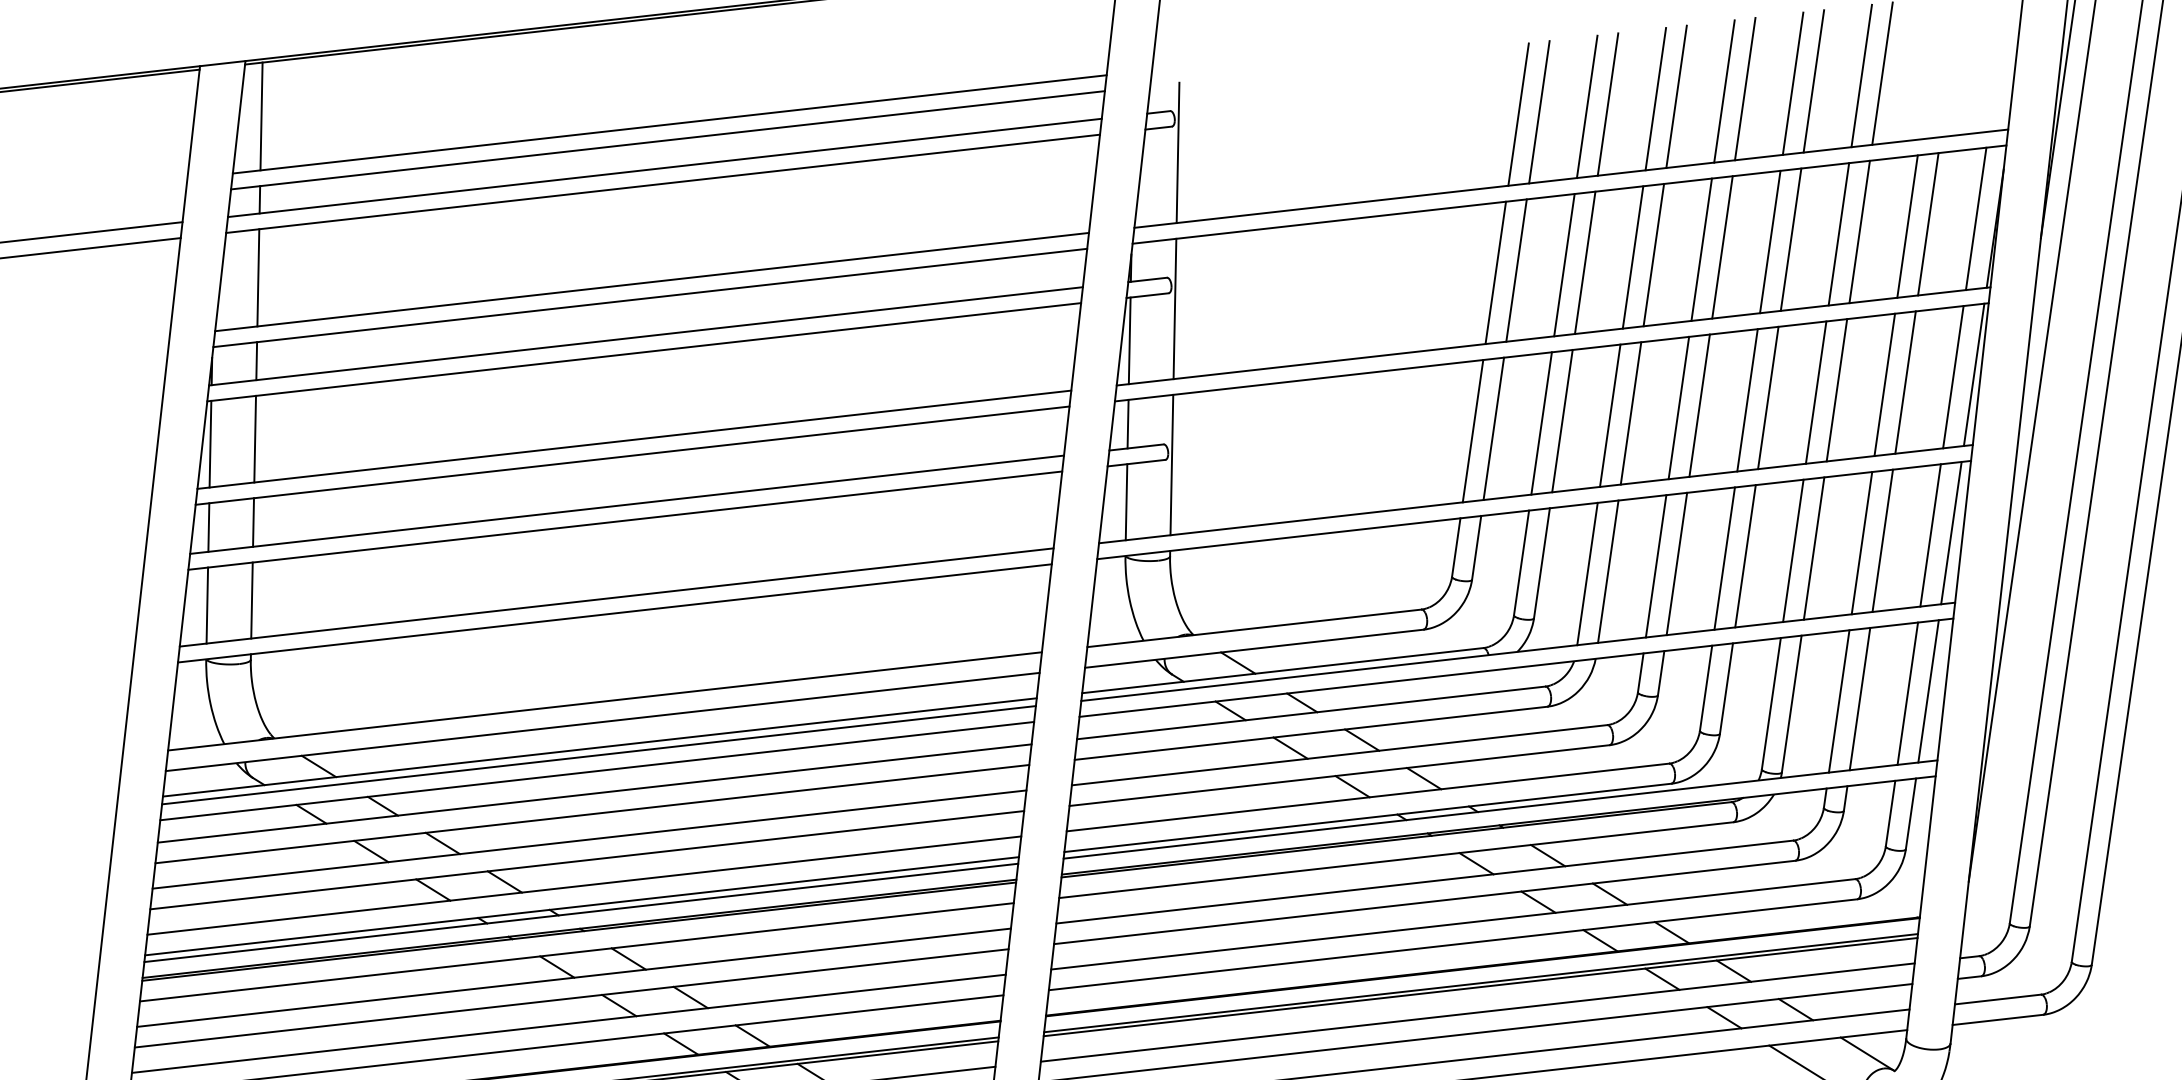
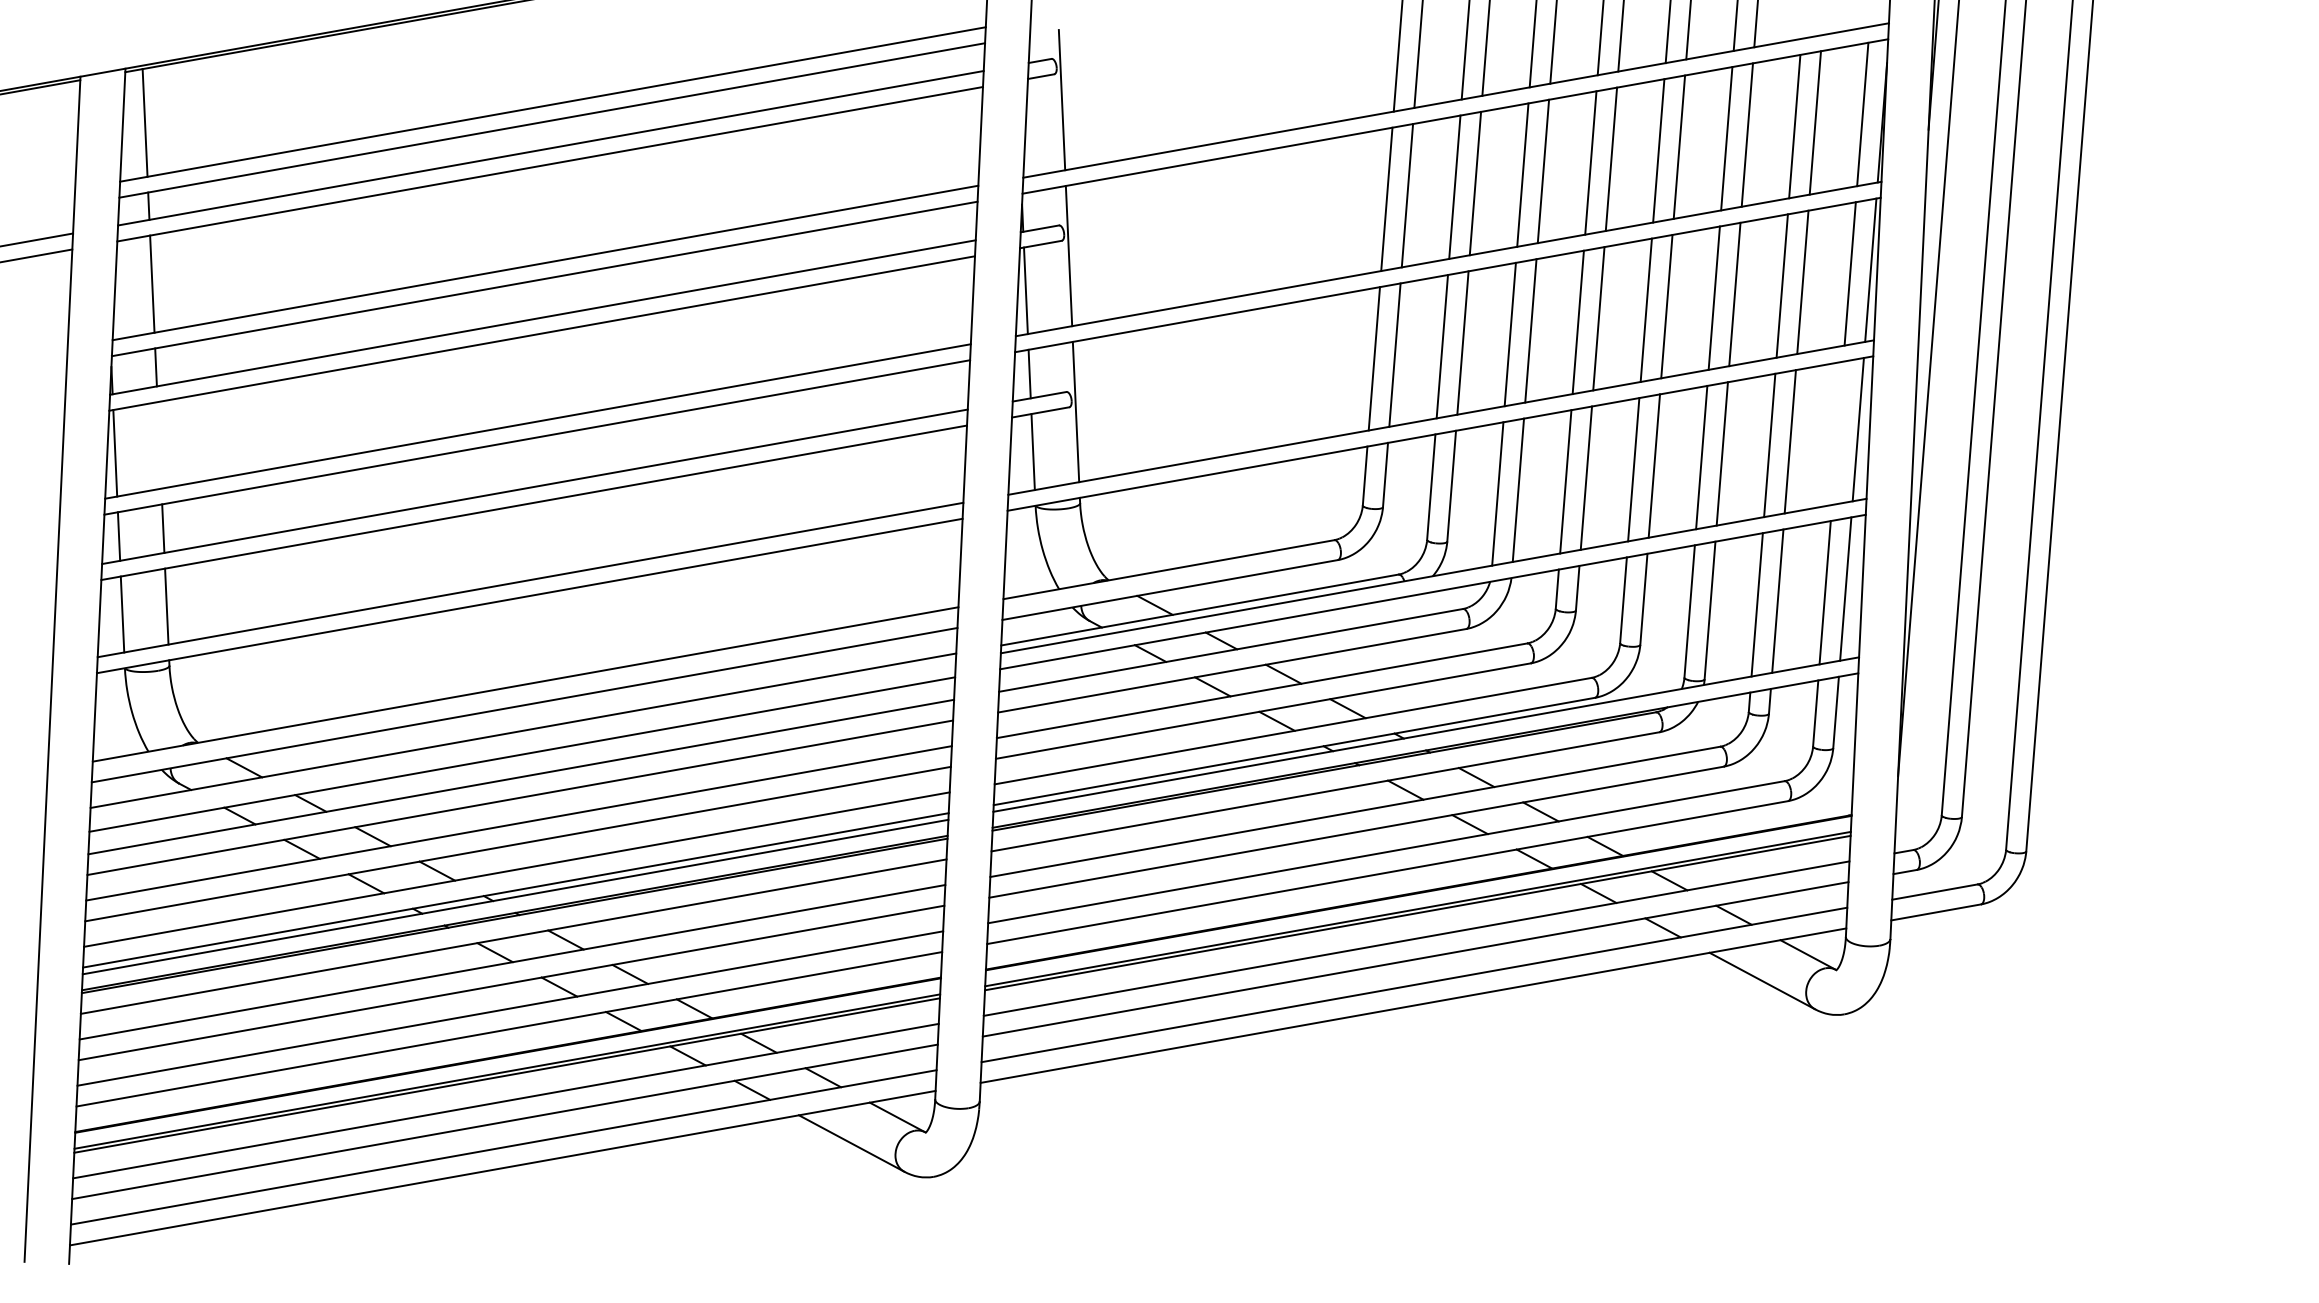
line: (255, 439) -> (159, 445), removed
line: (1930, 535) -> (1837, 433), removed
line: (598, 755) -> (522, 738), removed

